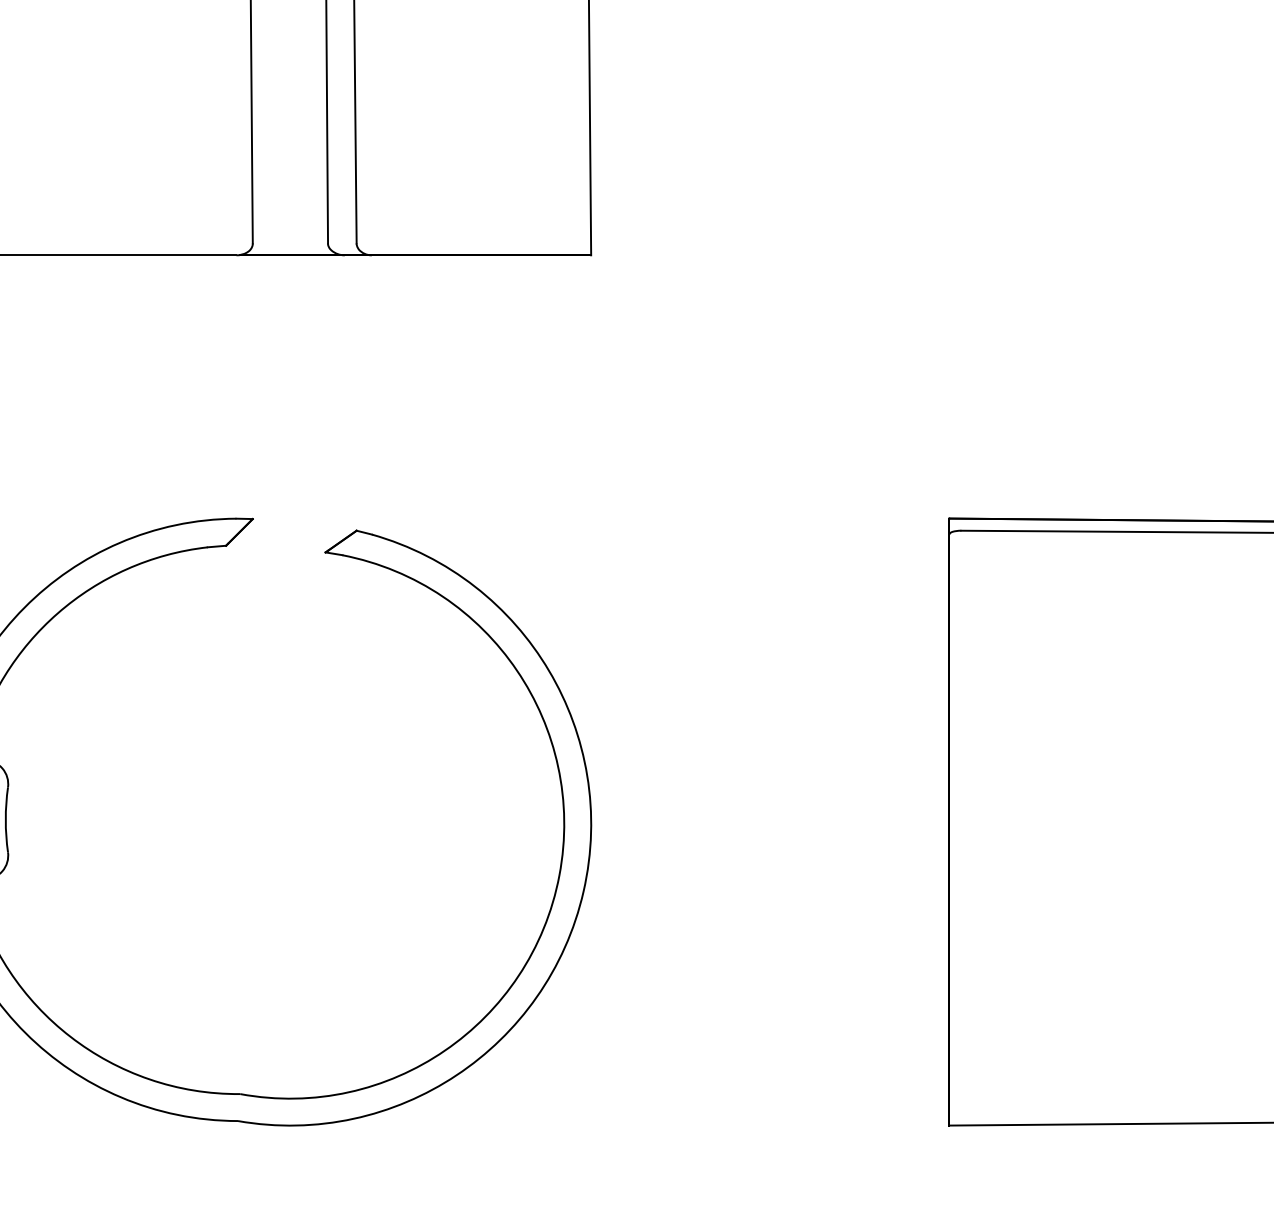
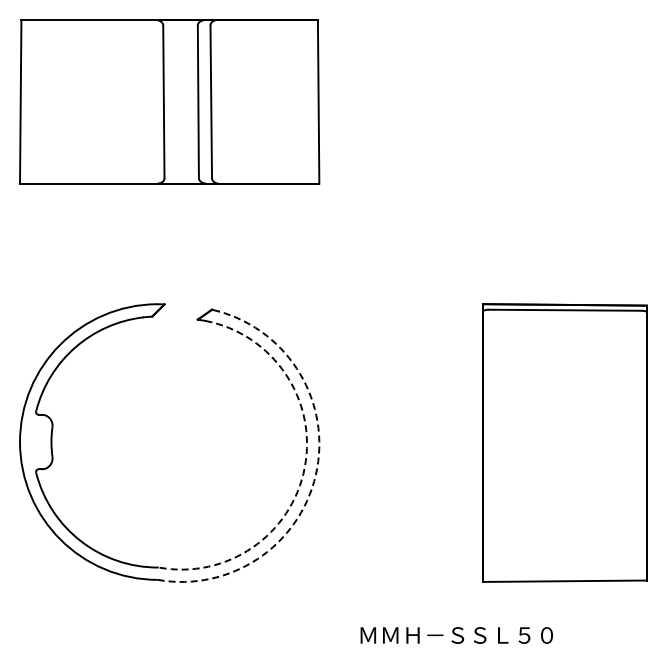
arc: (558, 875) -> (304, 467), solid -> dashed
arc: (582, 890) -> (315, 474), solid -> dashed

